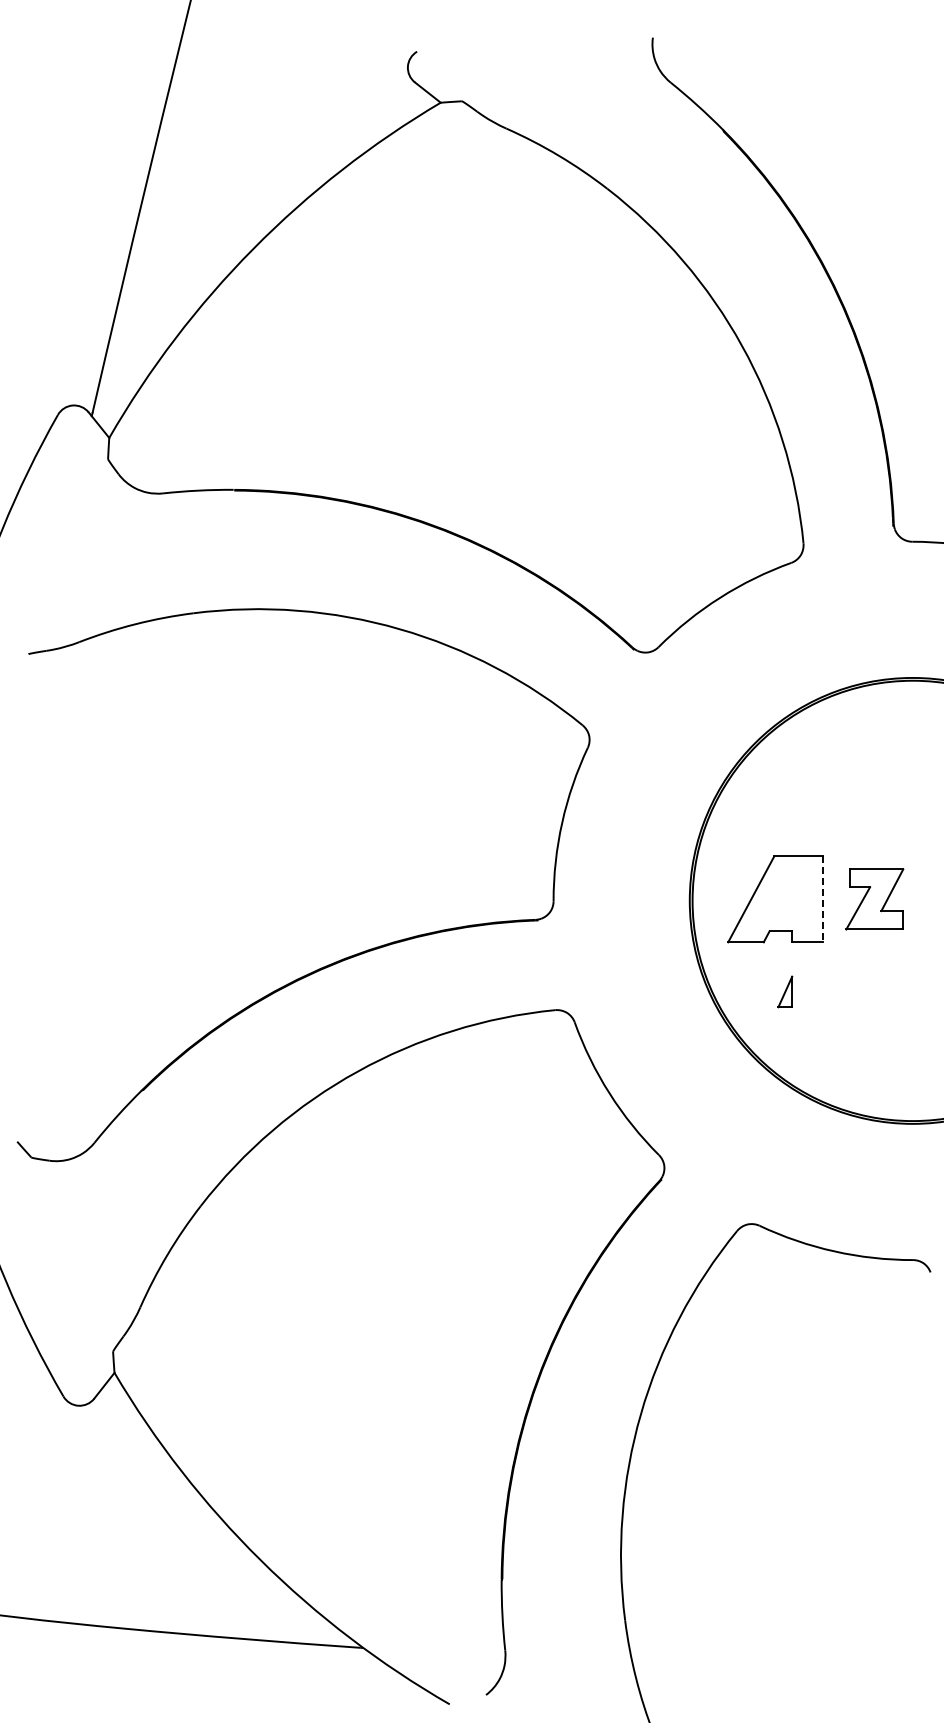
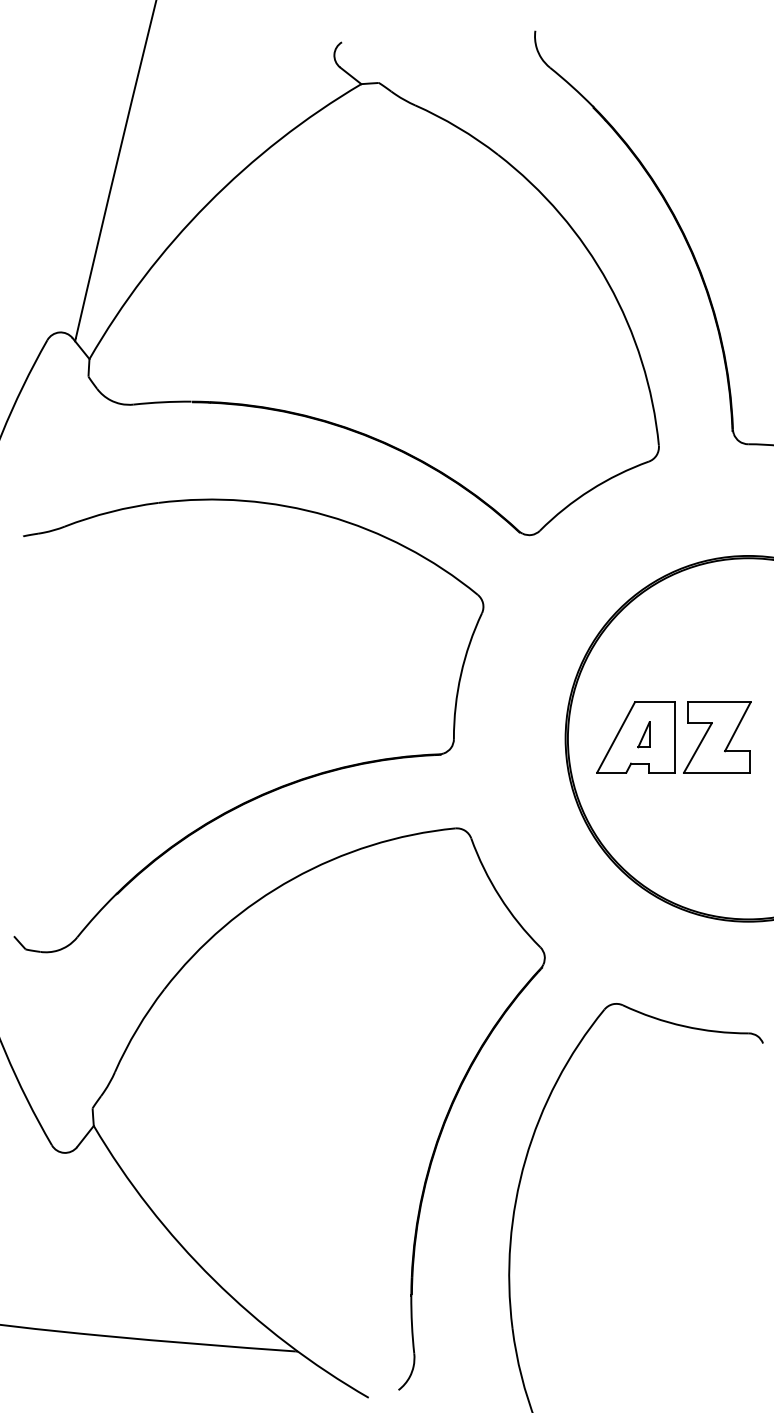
line: (822, 899) -> (674, 737), dashed -> solid
part: (874, 899) -> (717, 737), size x1.43
part: (785, 991) -> (644, 734), moved

